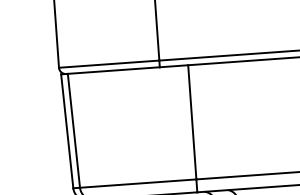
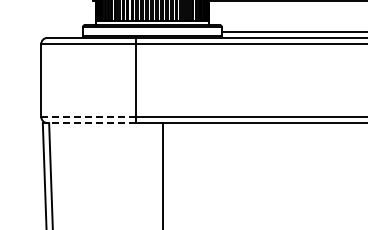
line: (110, 63) -> (89, 116), solid -> dashed
line: (112, 71) -> (91, 123), solid -> dashed

